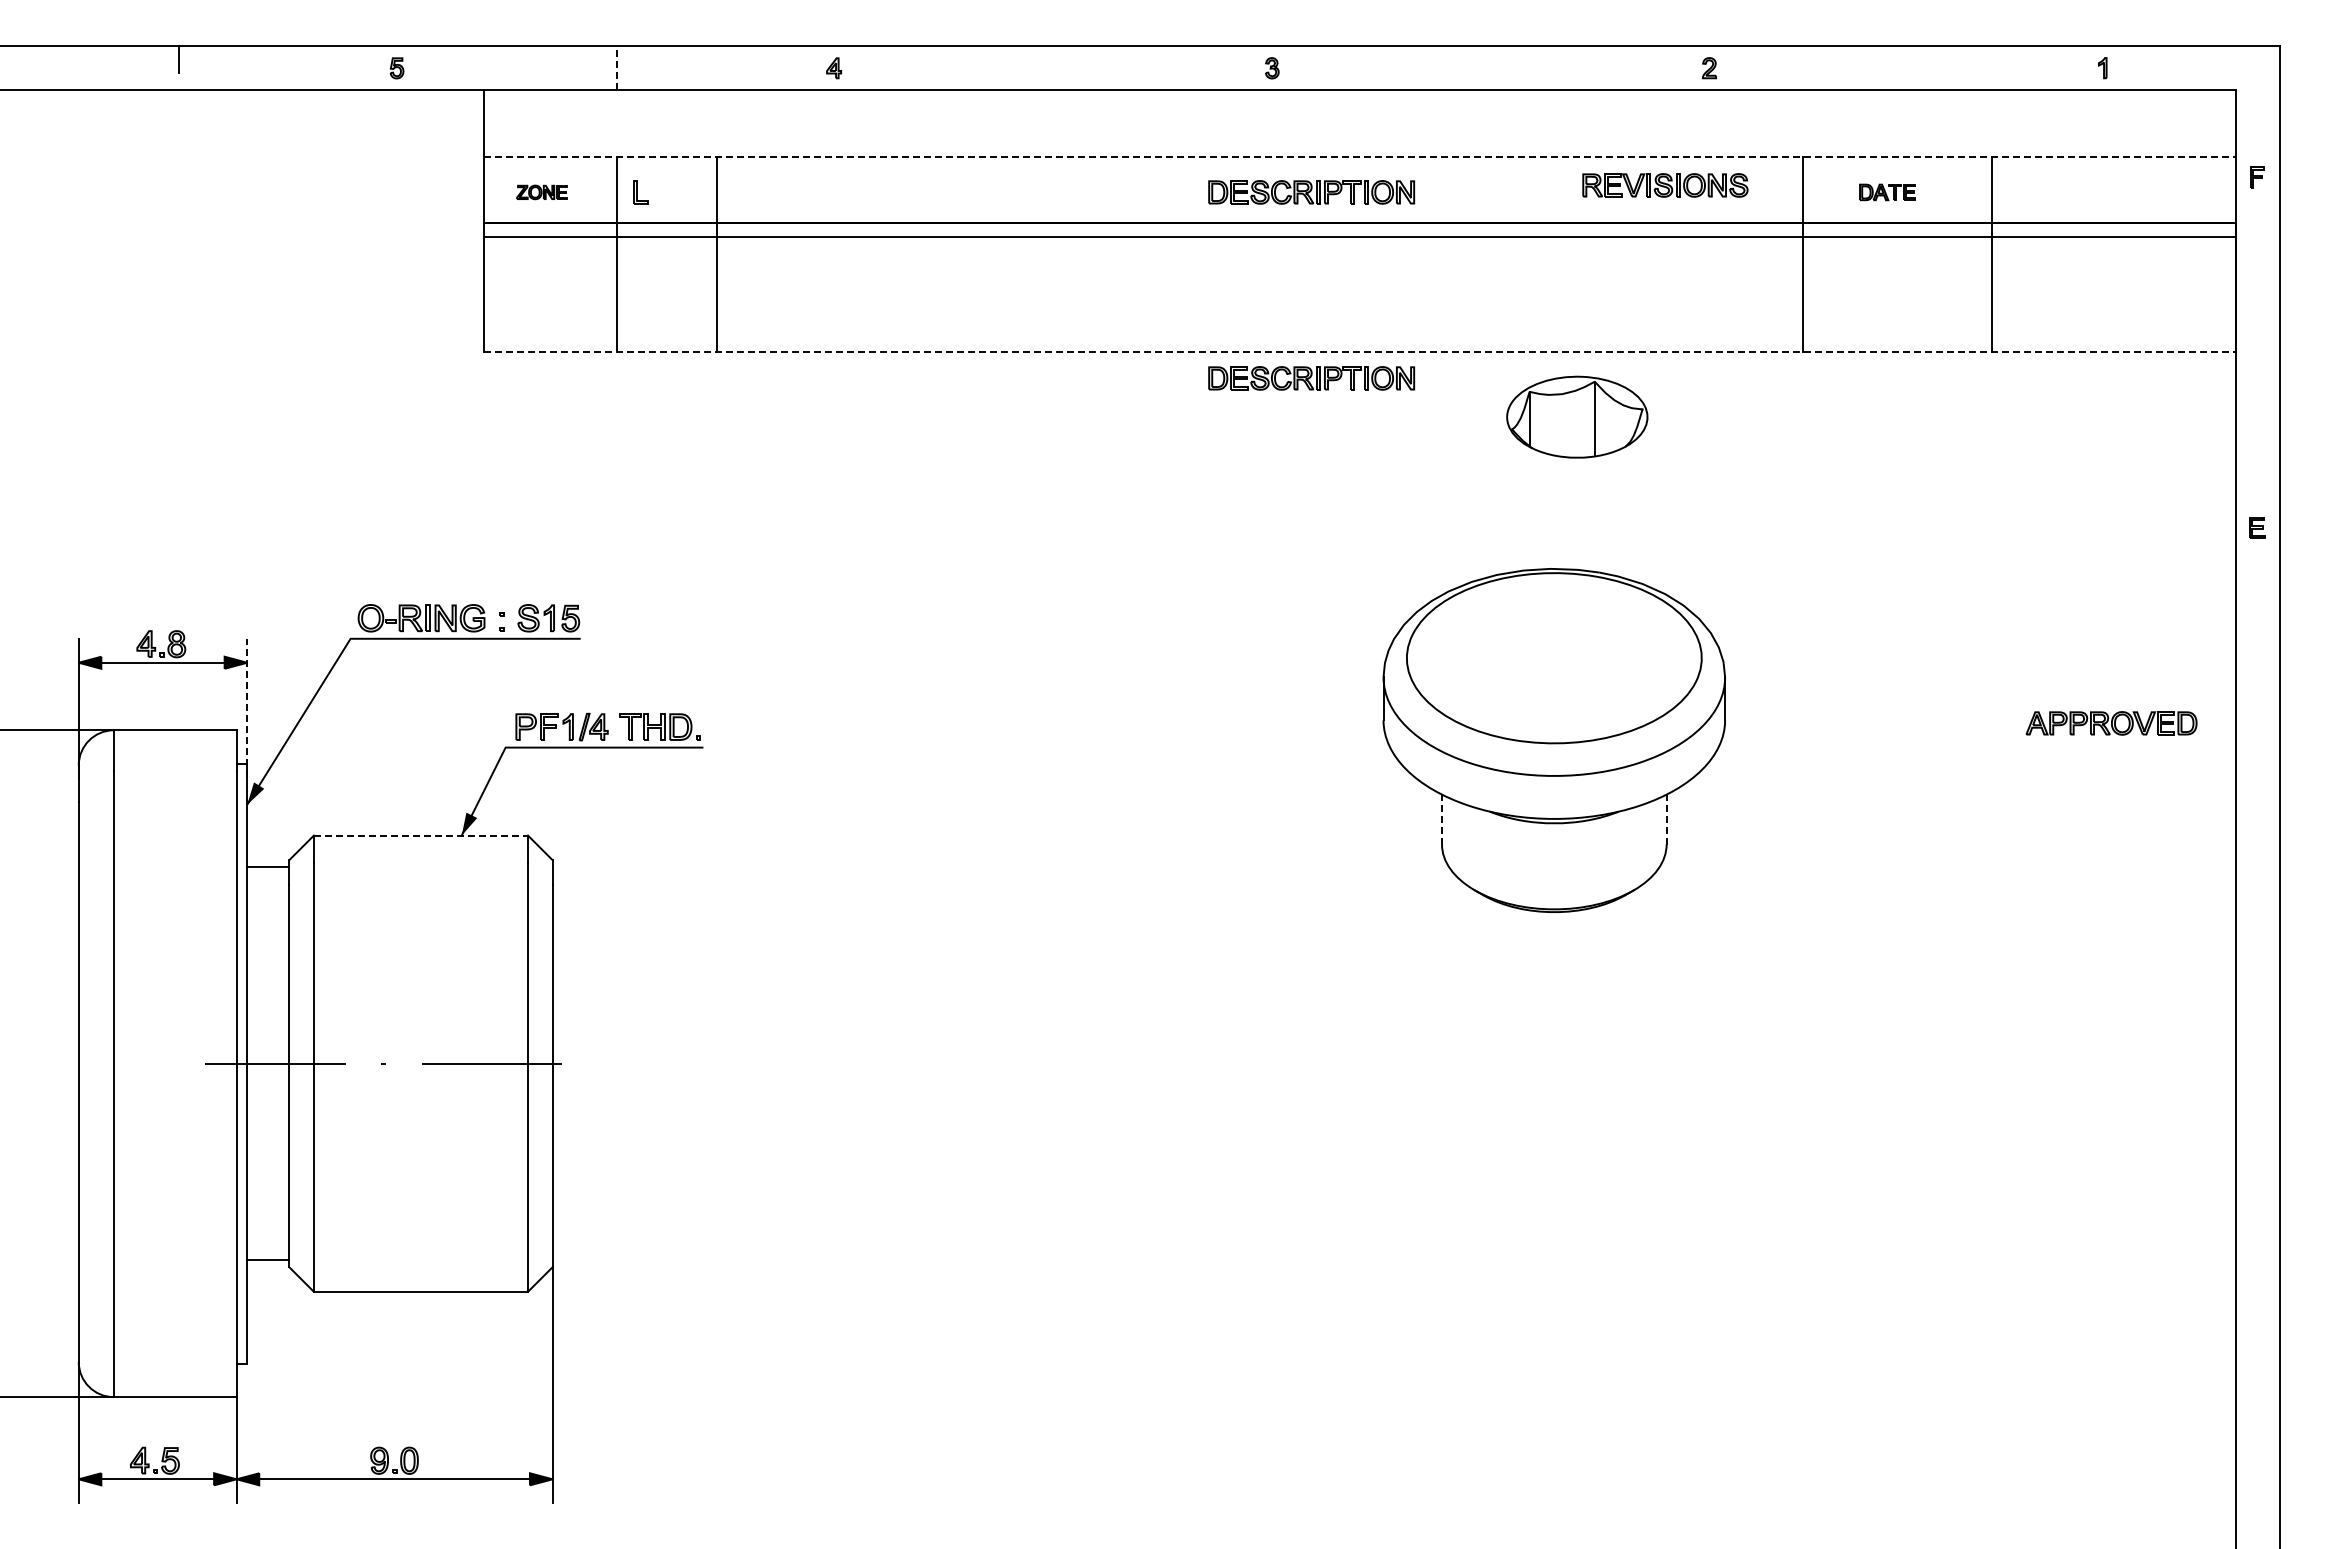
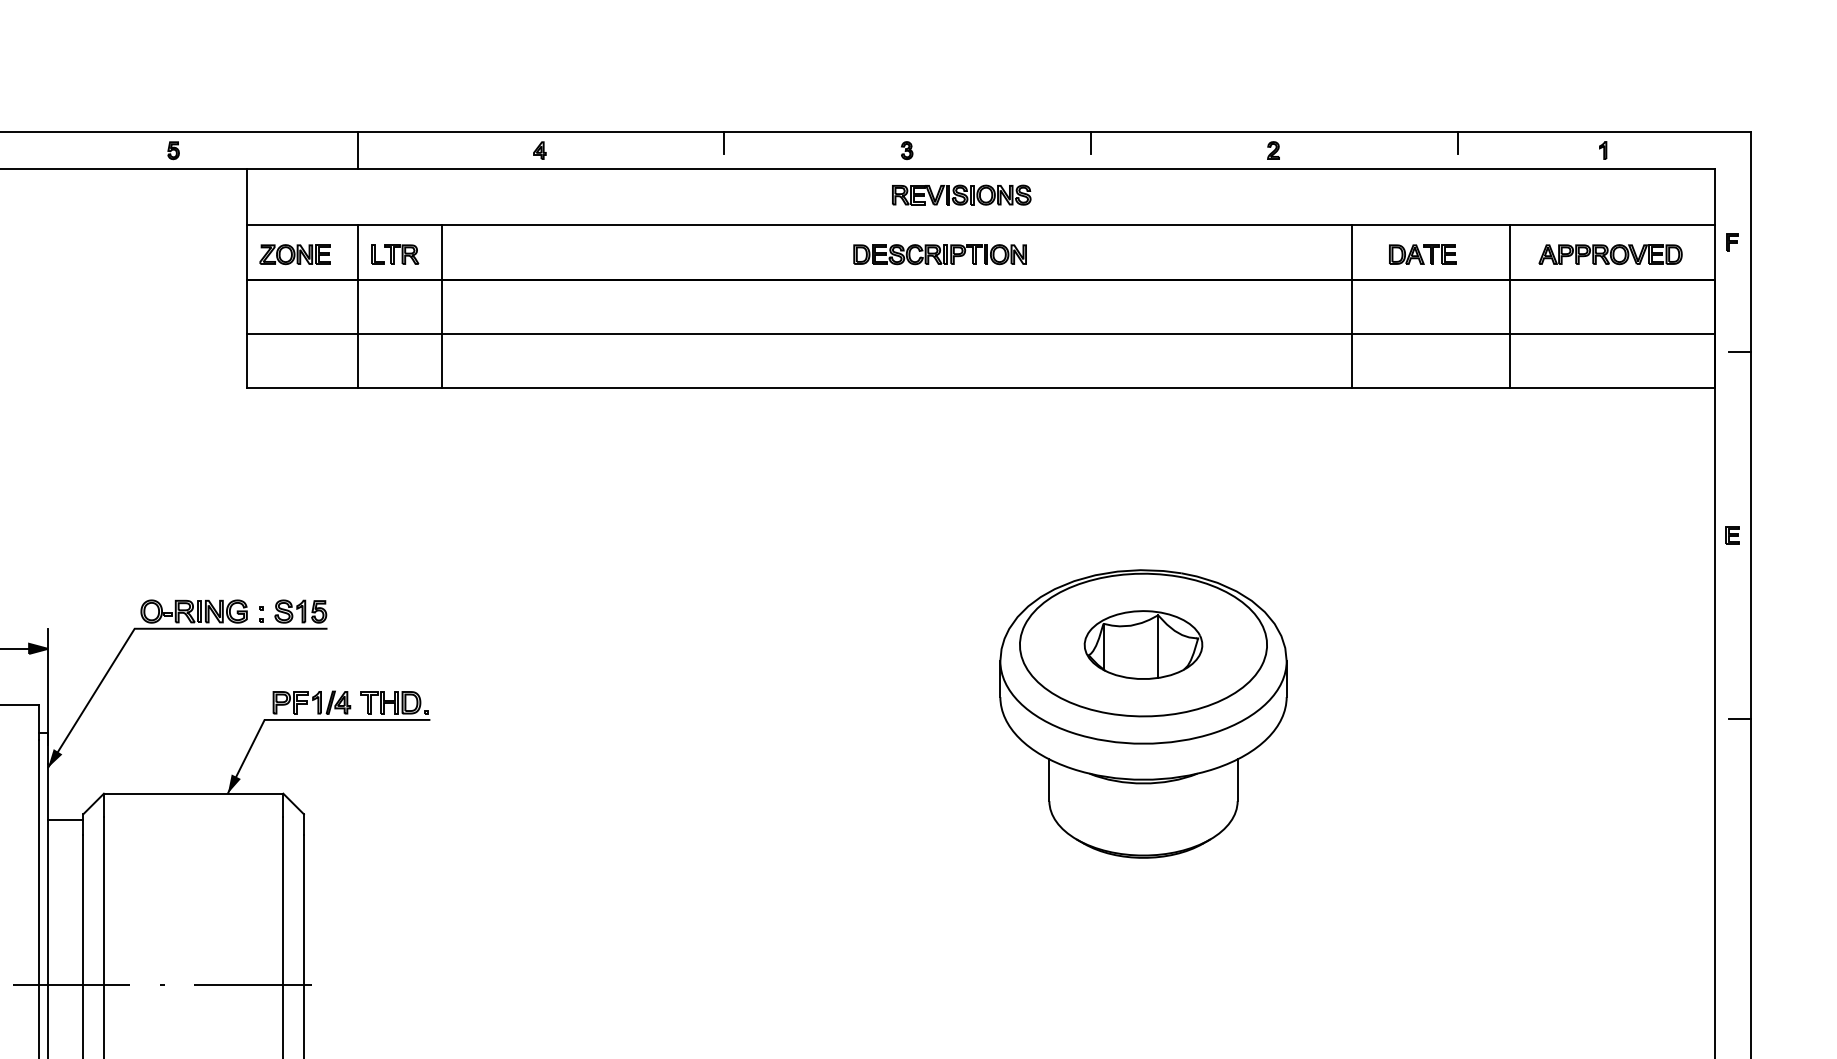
line: (1054, 59) -> (724, 143), added
line: (1491, 59) -> (1090, 143), added
line: (1929, 59) -> (1457, 143), added
line: (616, 68) -> (357, 150), dashed -> solid
line: (1359, 156) -> (980, 224), dashed -> solid
part: (1665, 185) -> (961, 195), moved
part: (541, 192) -> (294, 254), size x1.67
part: (668, 192) -> (401, 254), added
part: (1887, 192) -> (1422, 254), size x1.43
line: (1359, 237) -> (980, 334), moved
line: (2266, 308) -> (1740, 351), added
line: (1359, 351) -> (980, 387), dashed -> solid
part: (1311, 378) -> (940, 410), removed
part: (1577, 416) -> (1143, 644), moved
line: (247, 708) -> (48, 687), dashed -> solid
part: (2111, 723) -> (1610, 254), moved
line: (2266, 746) -> (1740, 719), added
line: (1442, 819) -> (1049, 780), dashed -> solid
line: (1666, 819) -> (1237, 780), dashed -> solid
line: (421, 835) -> (194, 793), dashed -> solid

